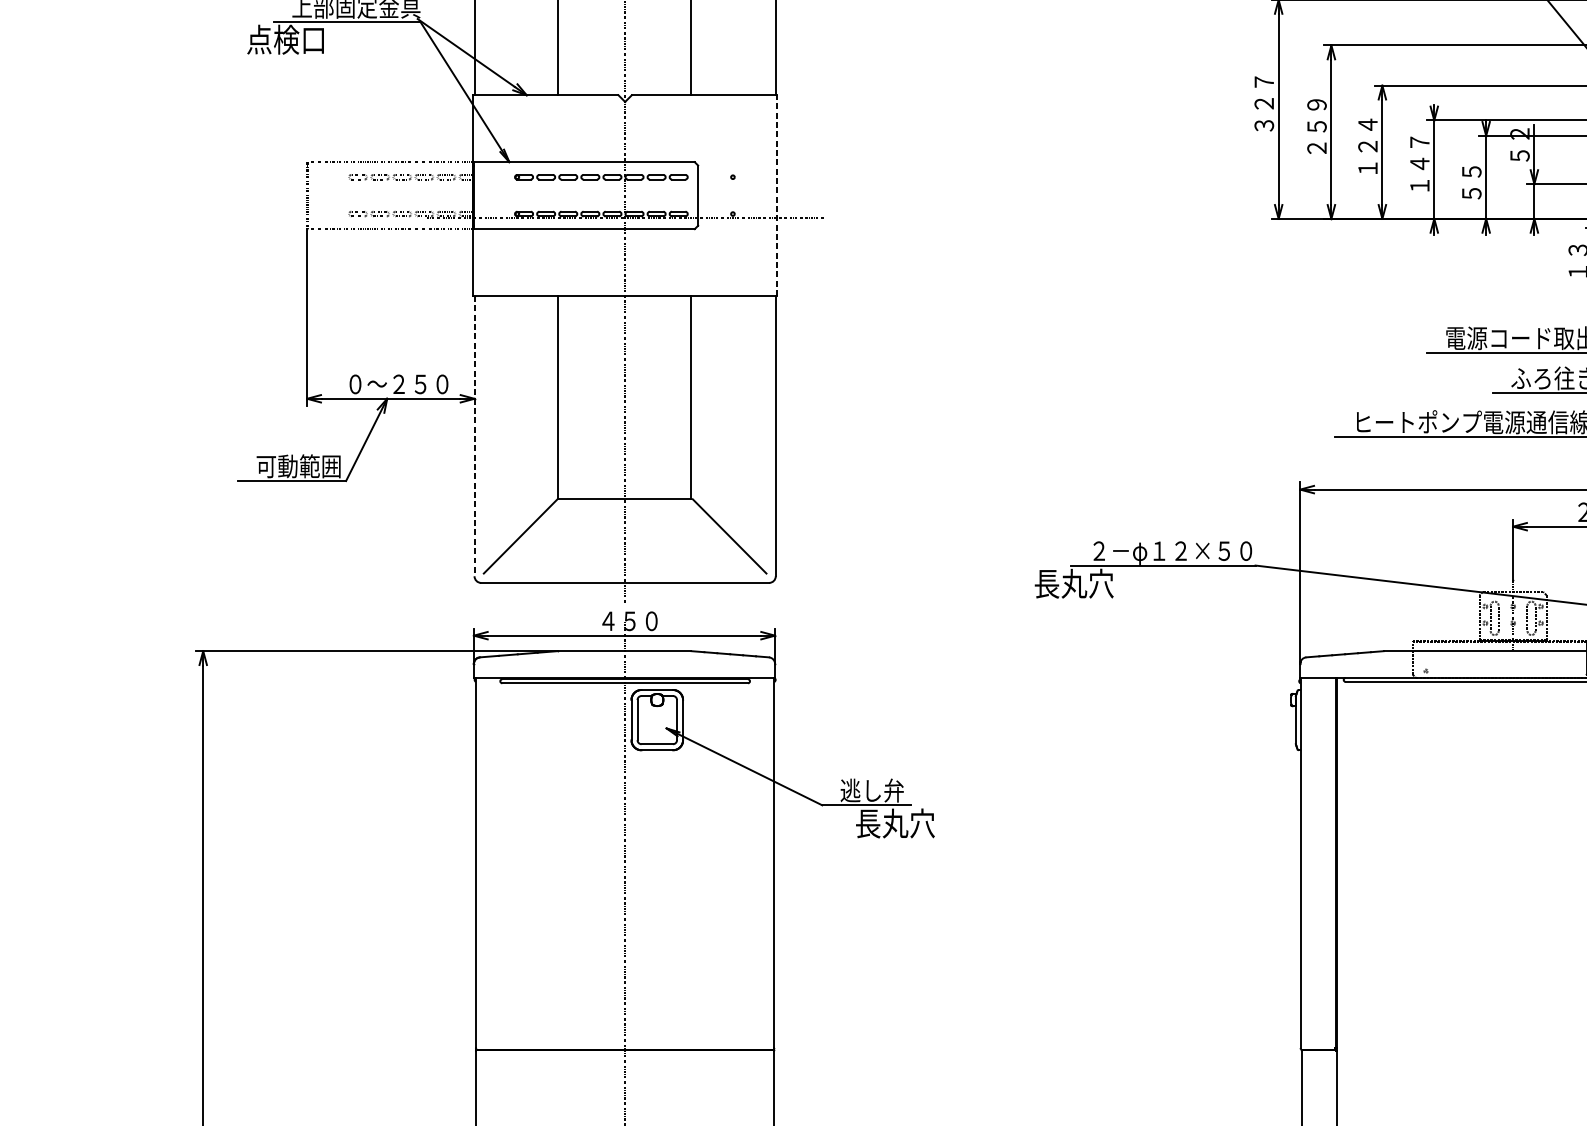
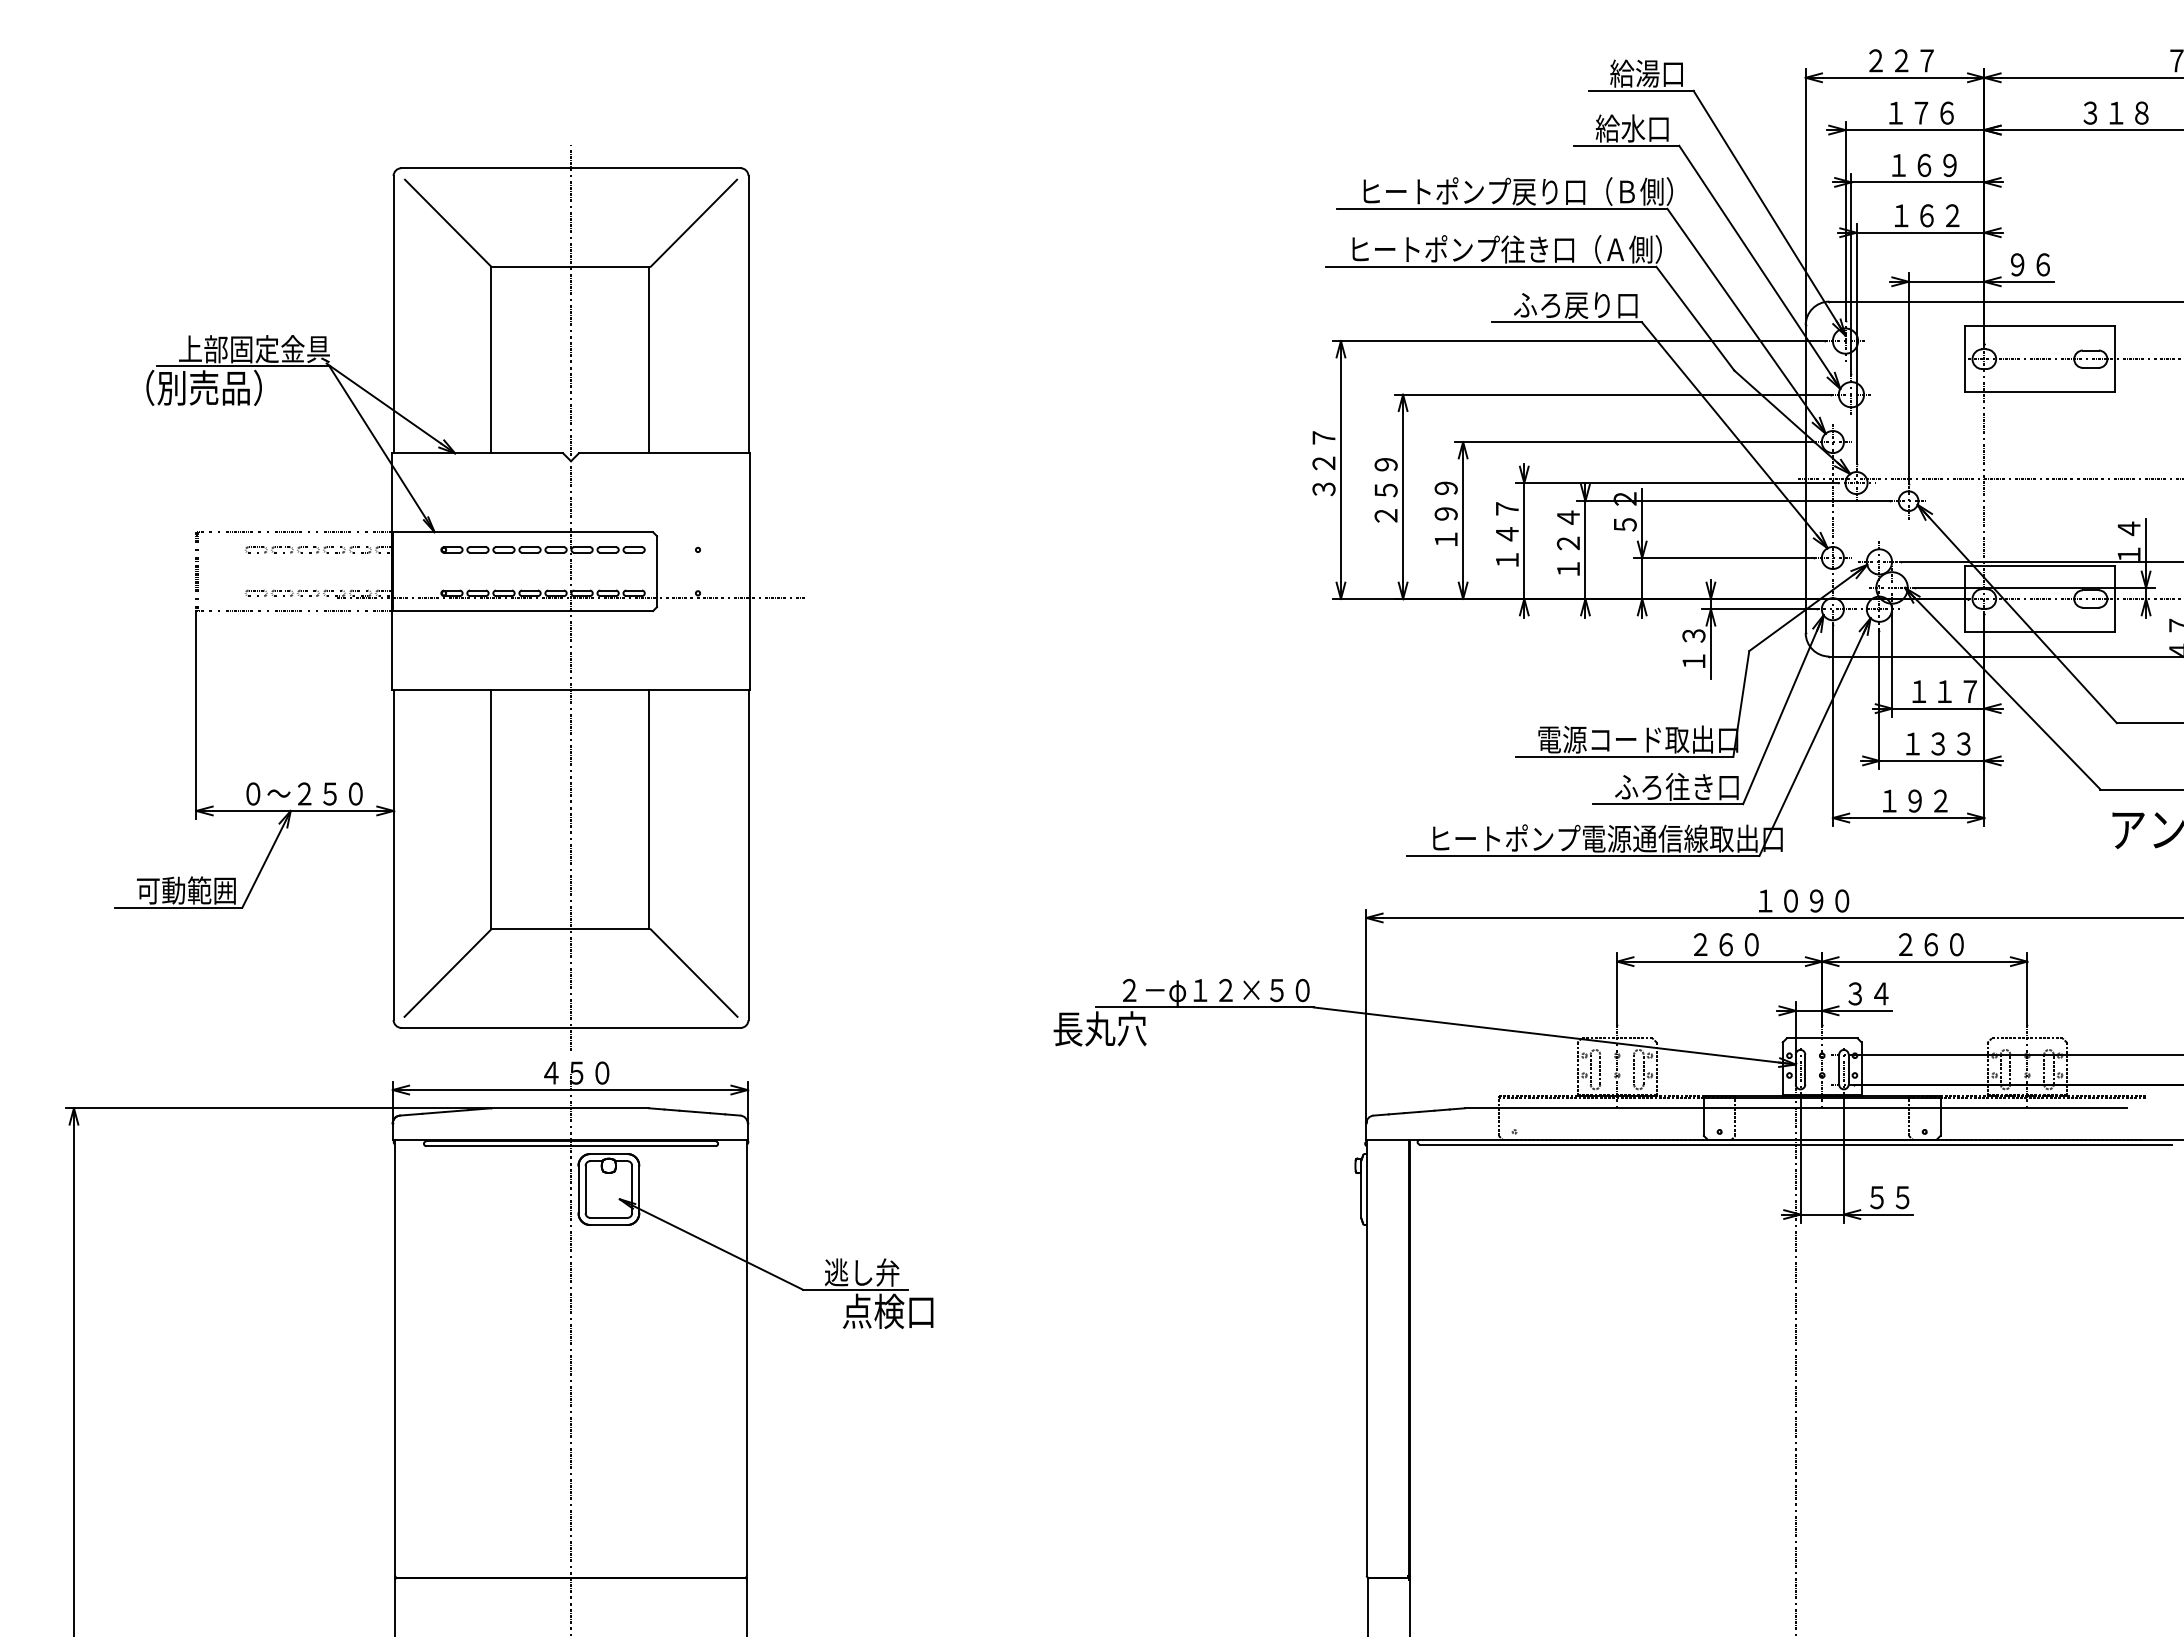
text: (304, 39) -> (193, 387), 点検口 -> （別売品）
text: (1367, 135) -> (1445, 500), １２４ -> １９９
text: (1471, 171) -> (1568, 543), ５５ -> １２４
line: (777, 195) -> (750, 571), dashed -> solid
line: (474, 436) -> (393, 855), dashed -> solid
text: (894, 822) -> (888, 1310), 長丸穴 -> 点検口

